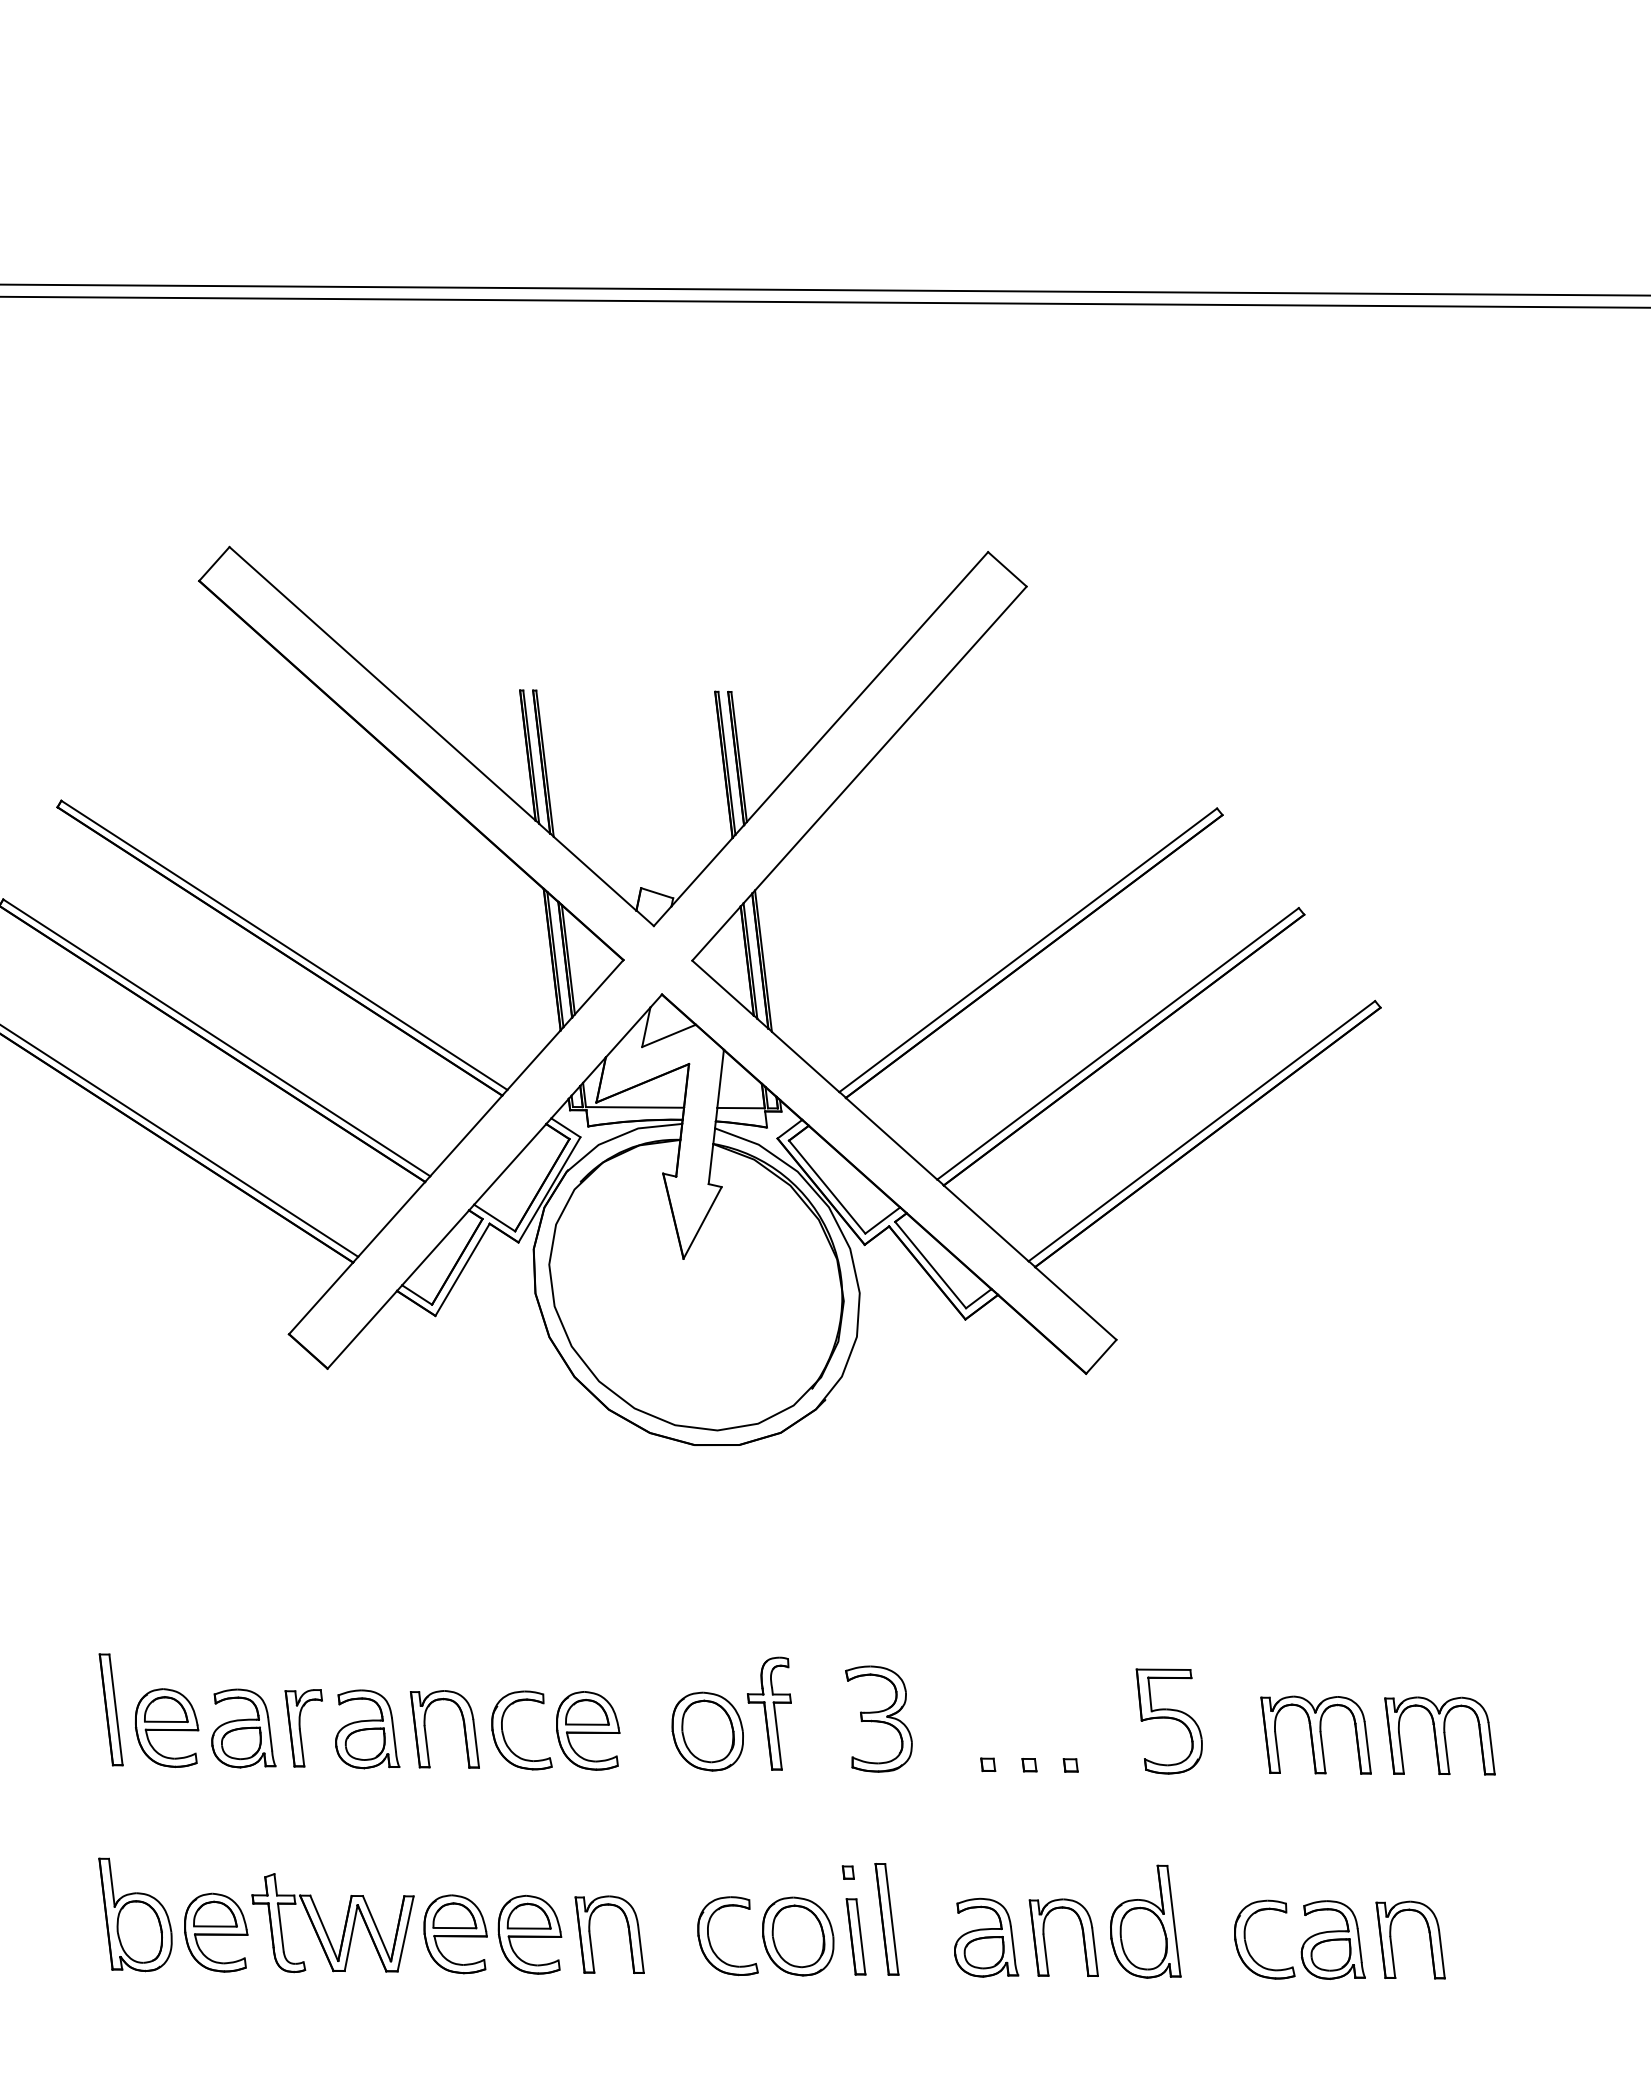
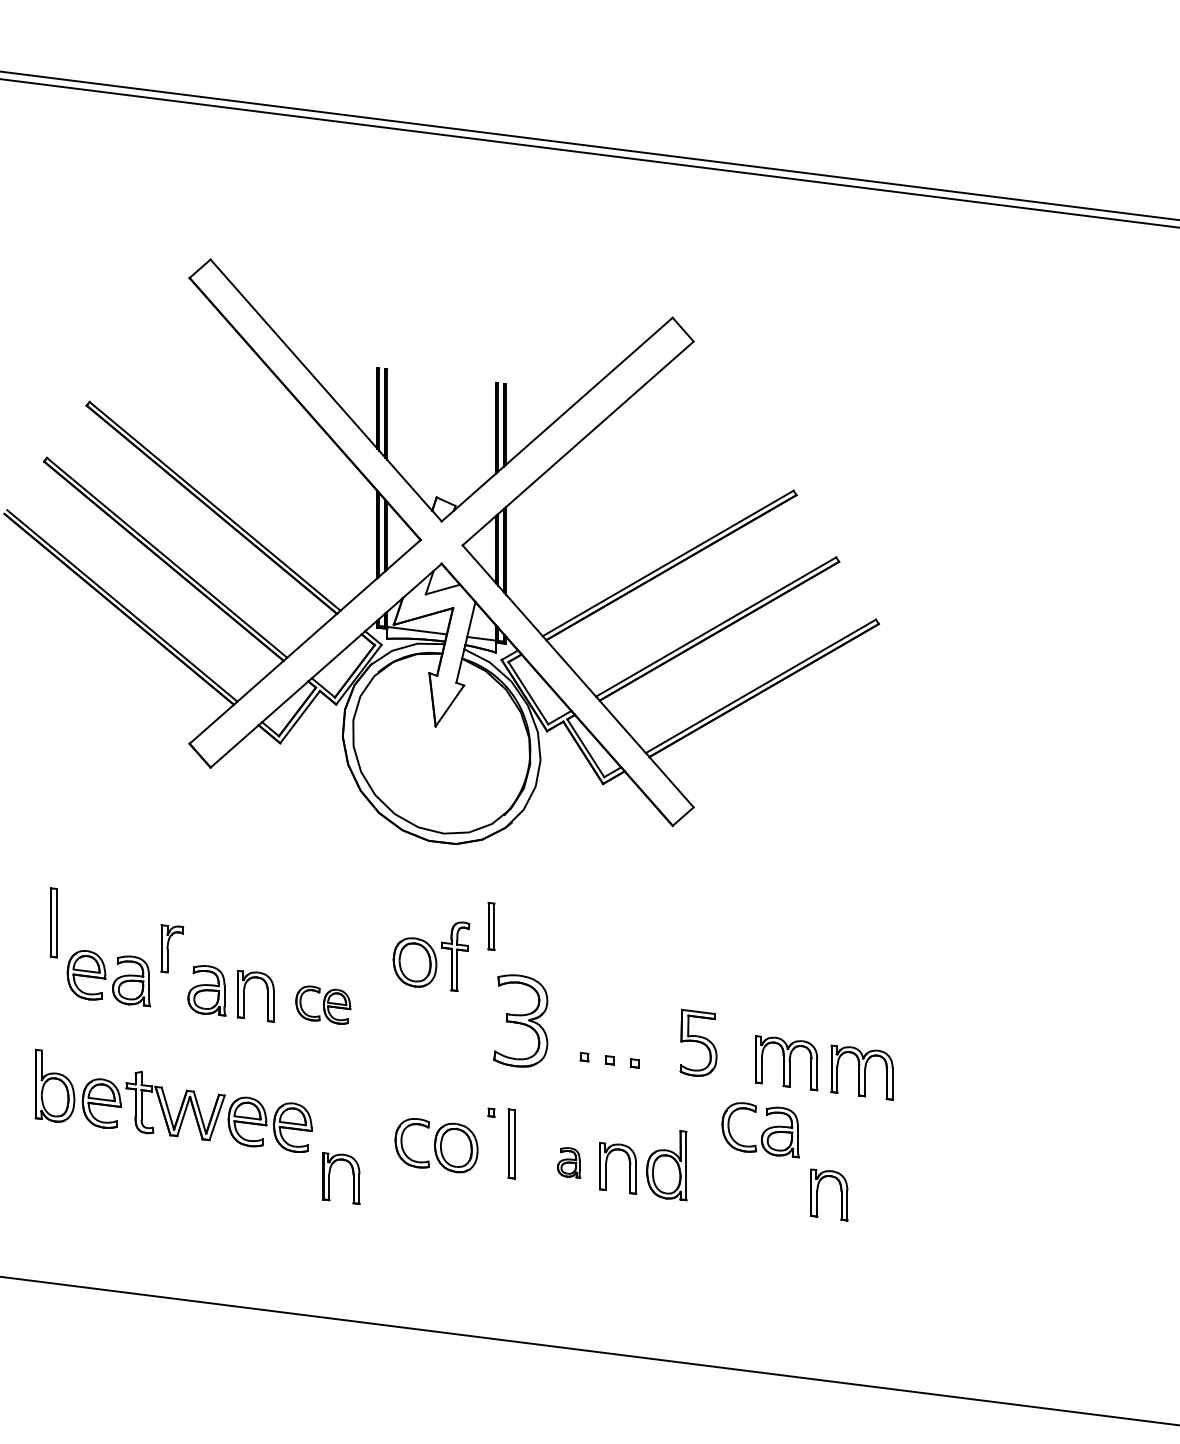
part: (110, 1709) -> (53, 922), moved
part: (877, 1717) -> (520, 1020), size x1.4
part: (733, 1718) -> (431, 956), moved
part: (307, 1726) -> (172, 948), moved
part: (554, 1730) -> (322, 1004), size x0.7
part: (626, 1928) -> (352, 1175), moved
part: (855, 1935) -> (491, 925), moved
part: (982, 1938) -> (568, 1162), size x0.6
part: (1297, 1941) -> (760, 1130), moved

